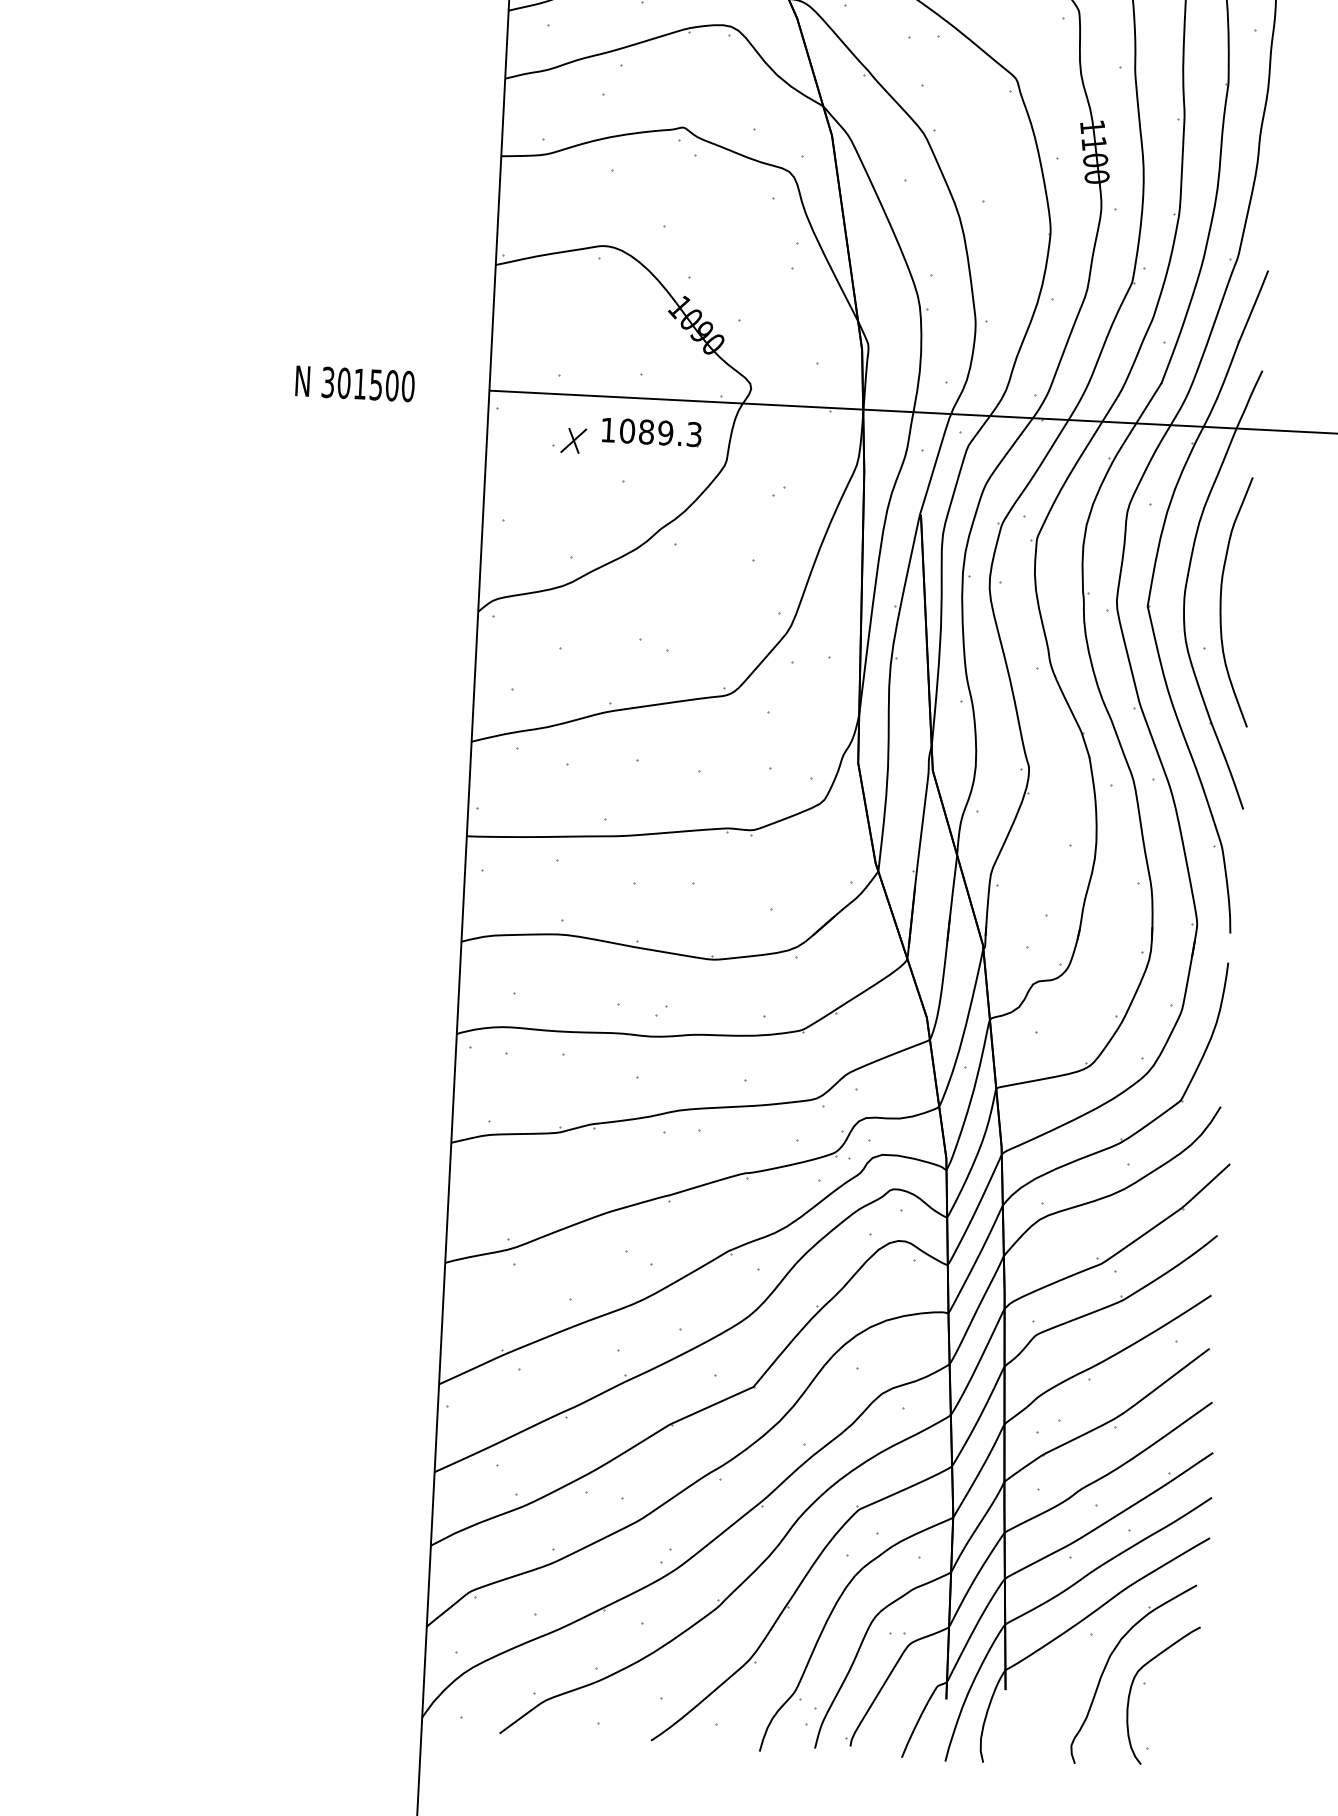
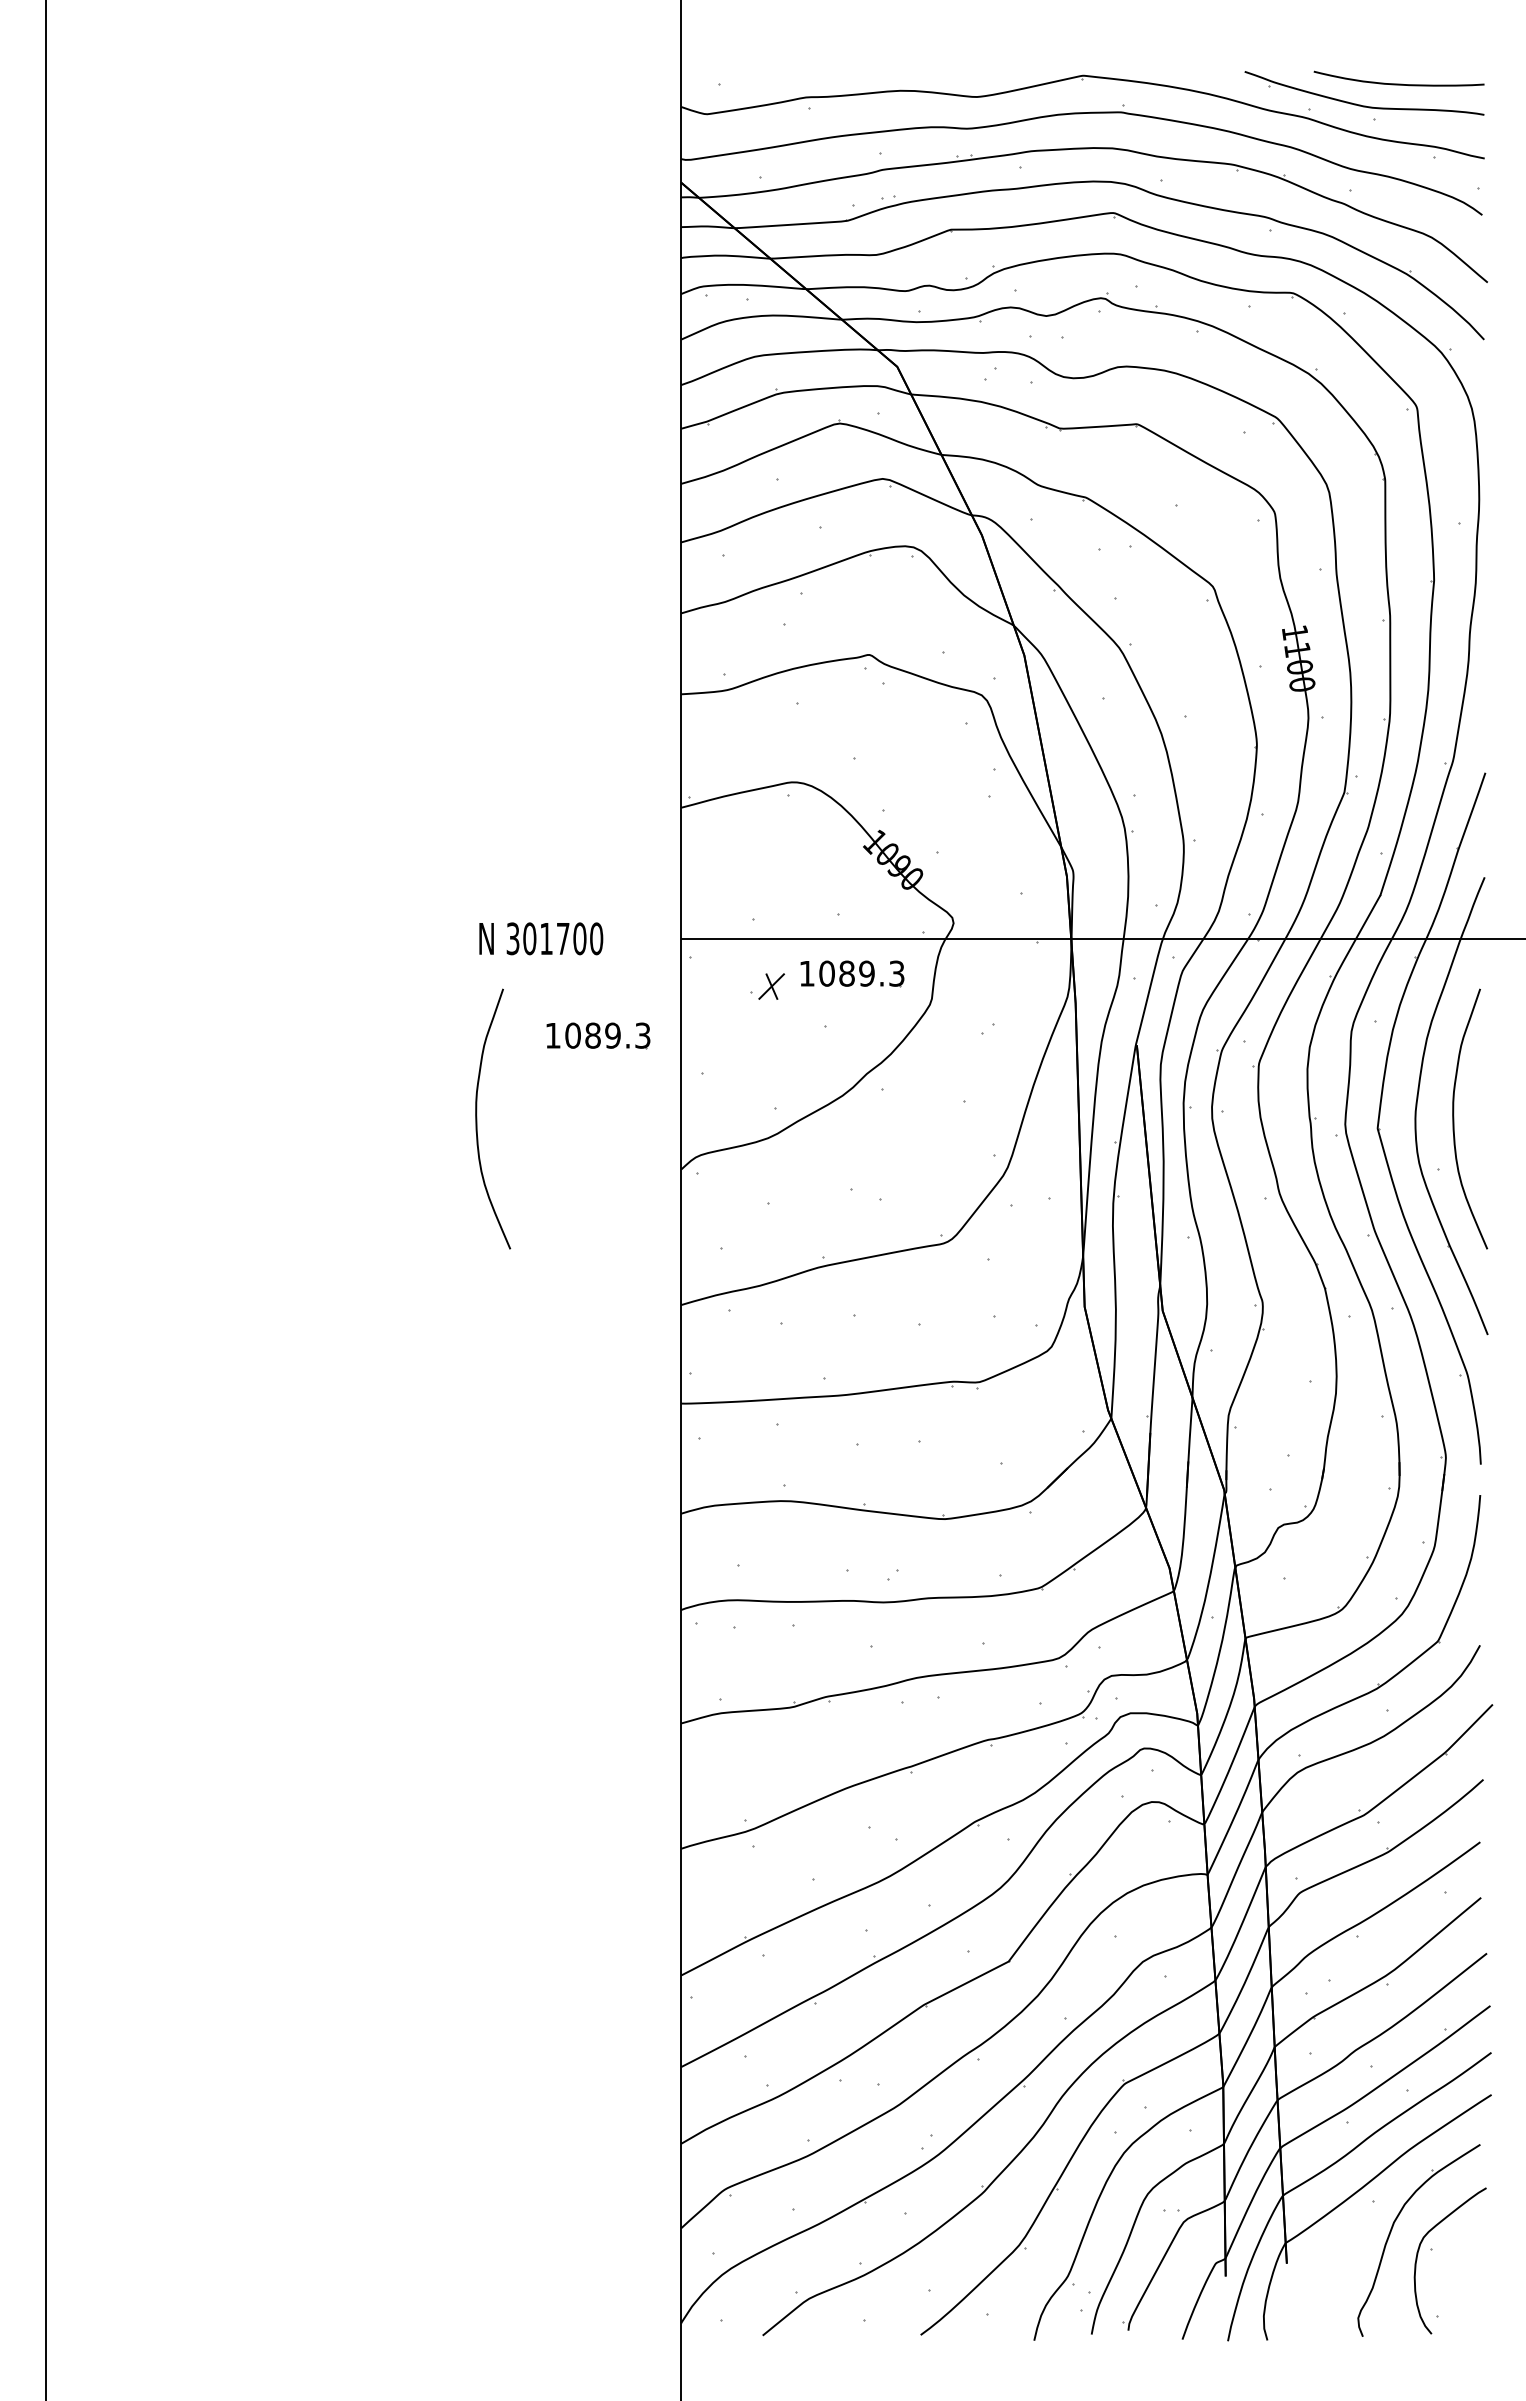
text: (376, 385) -> (563, 939), 301500 -> 301700
part: (405, 479) -> (598, 1035), added
curve: (285, 552) -> (477, 1118), added

